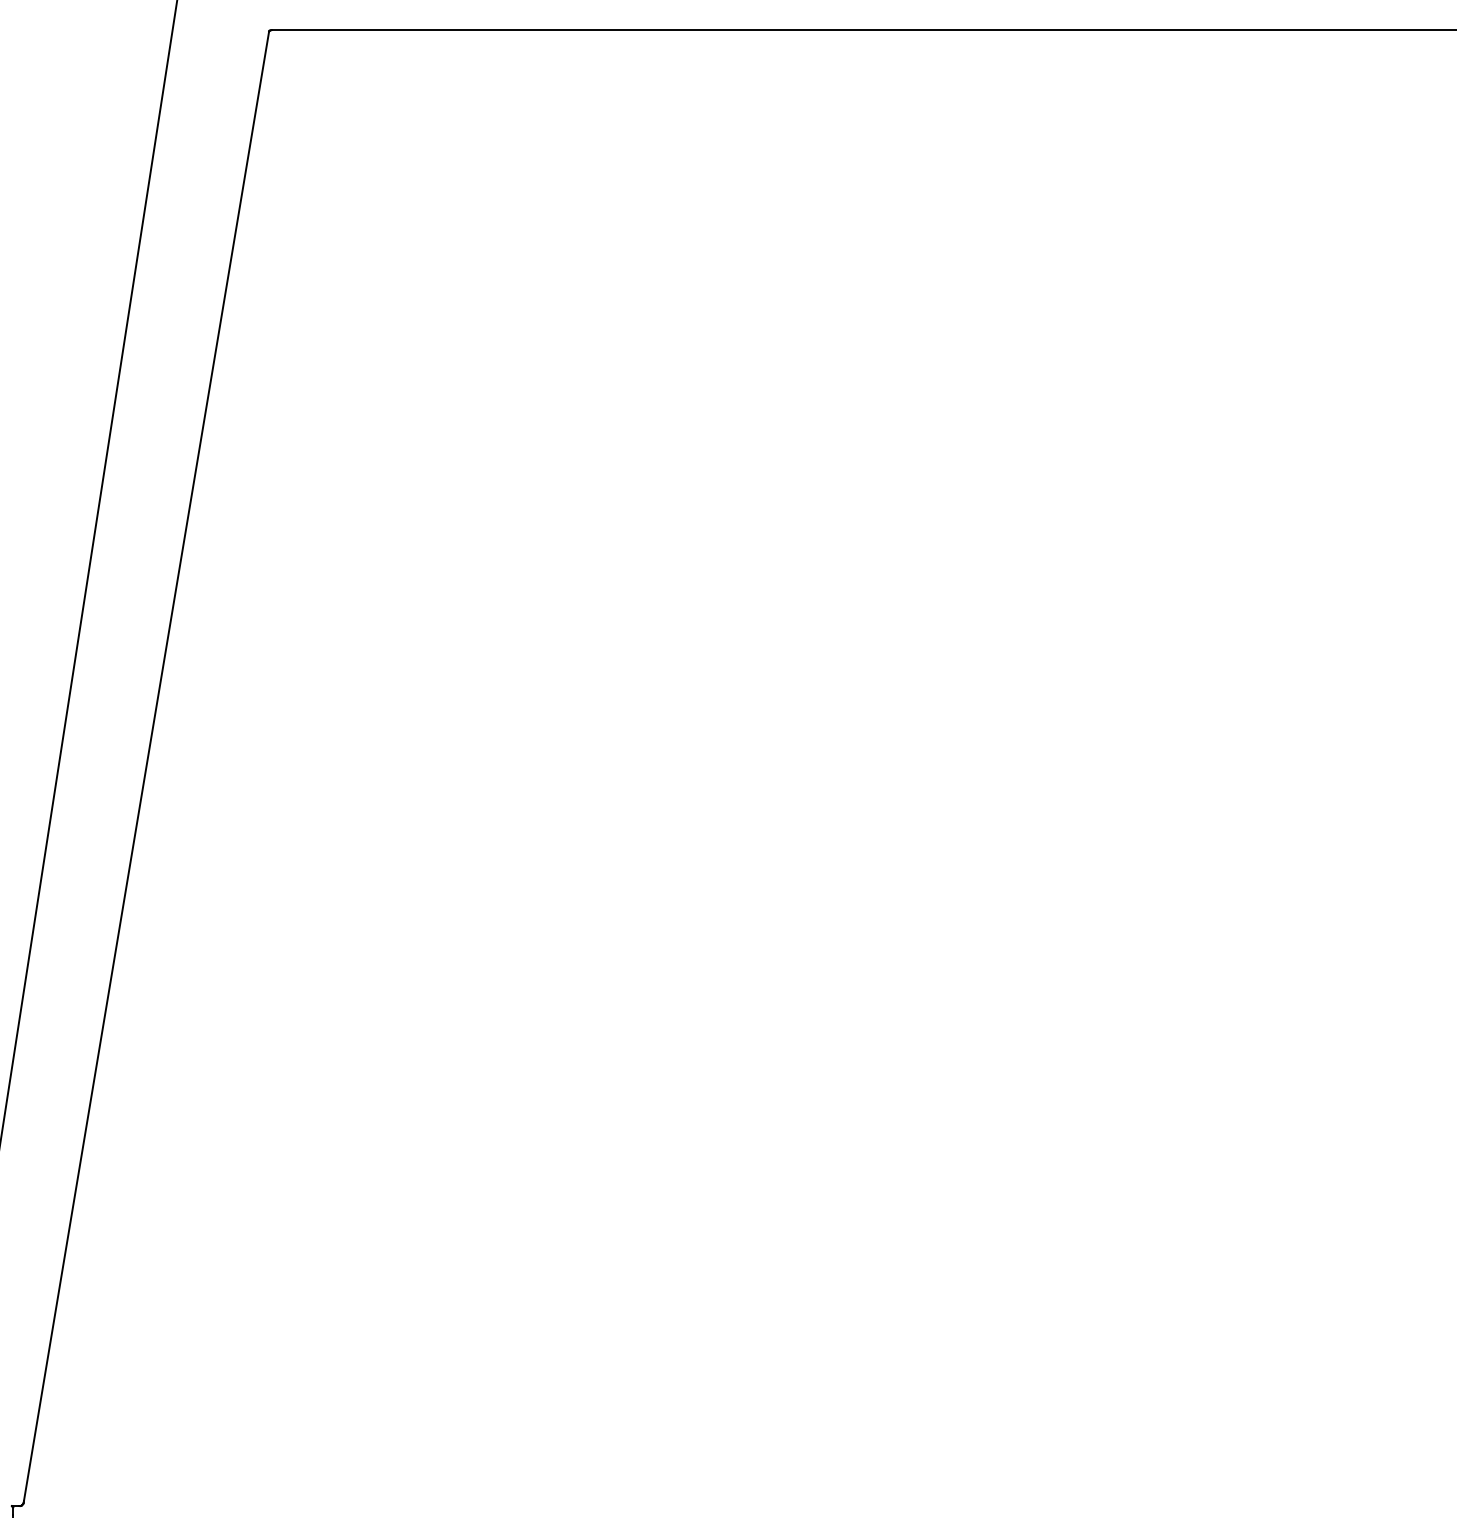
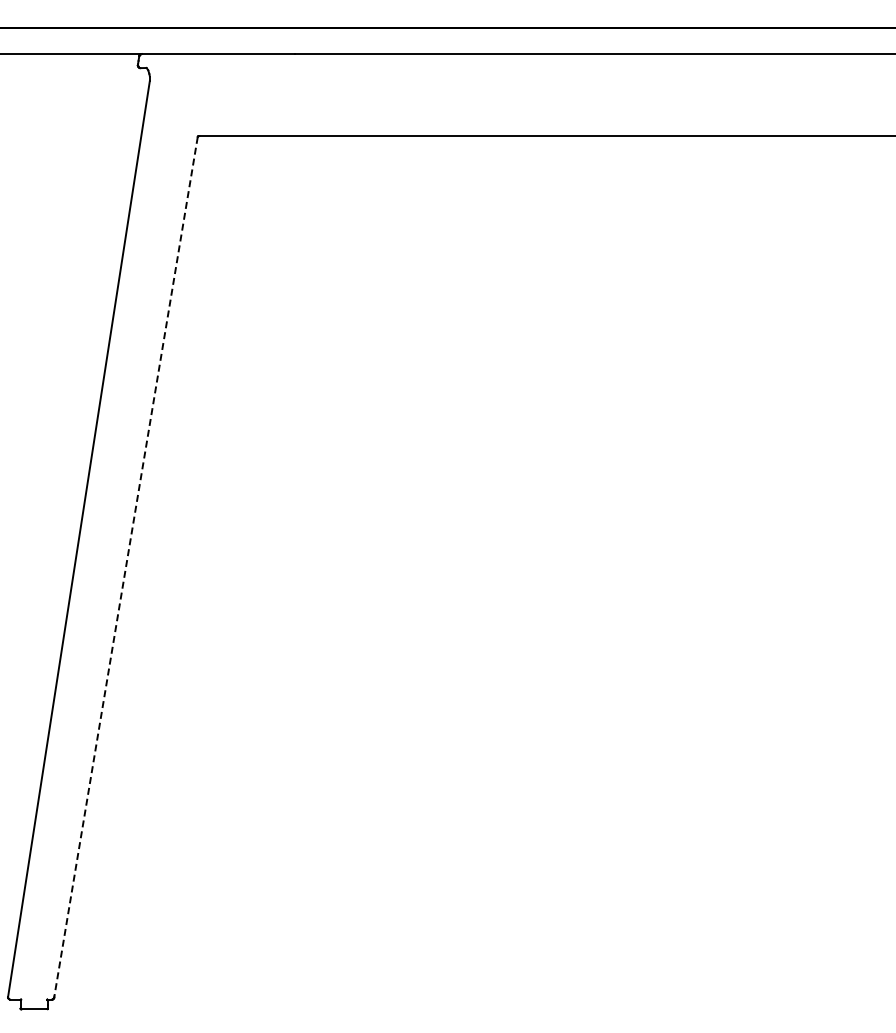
line: (147, 765) -> (126, 566), solid -> dashed

